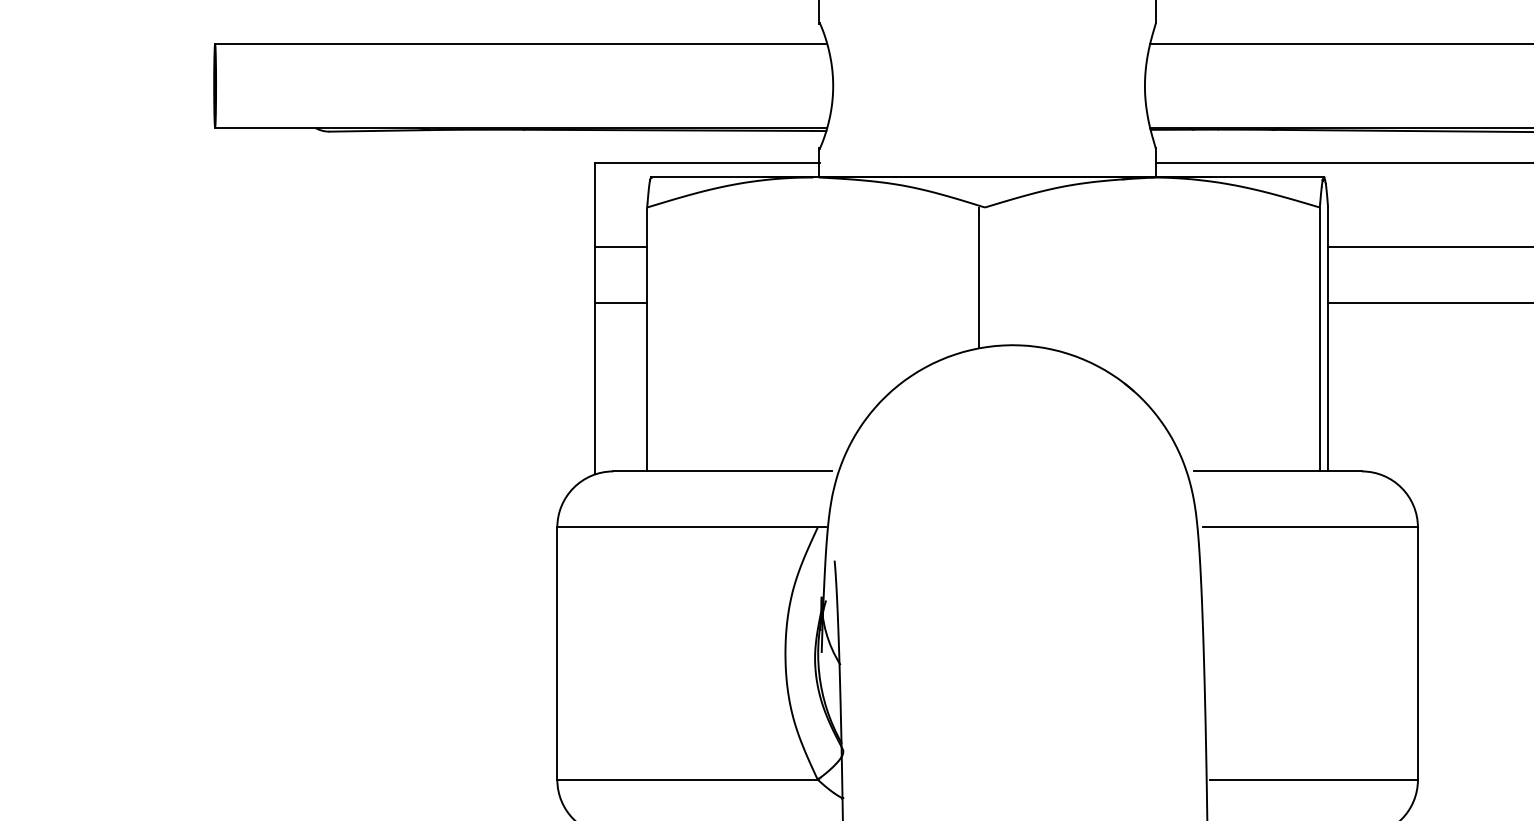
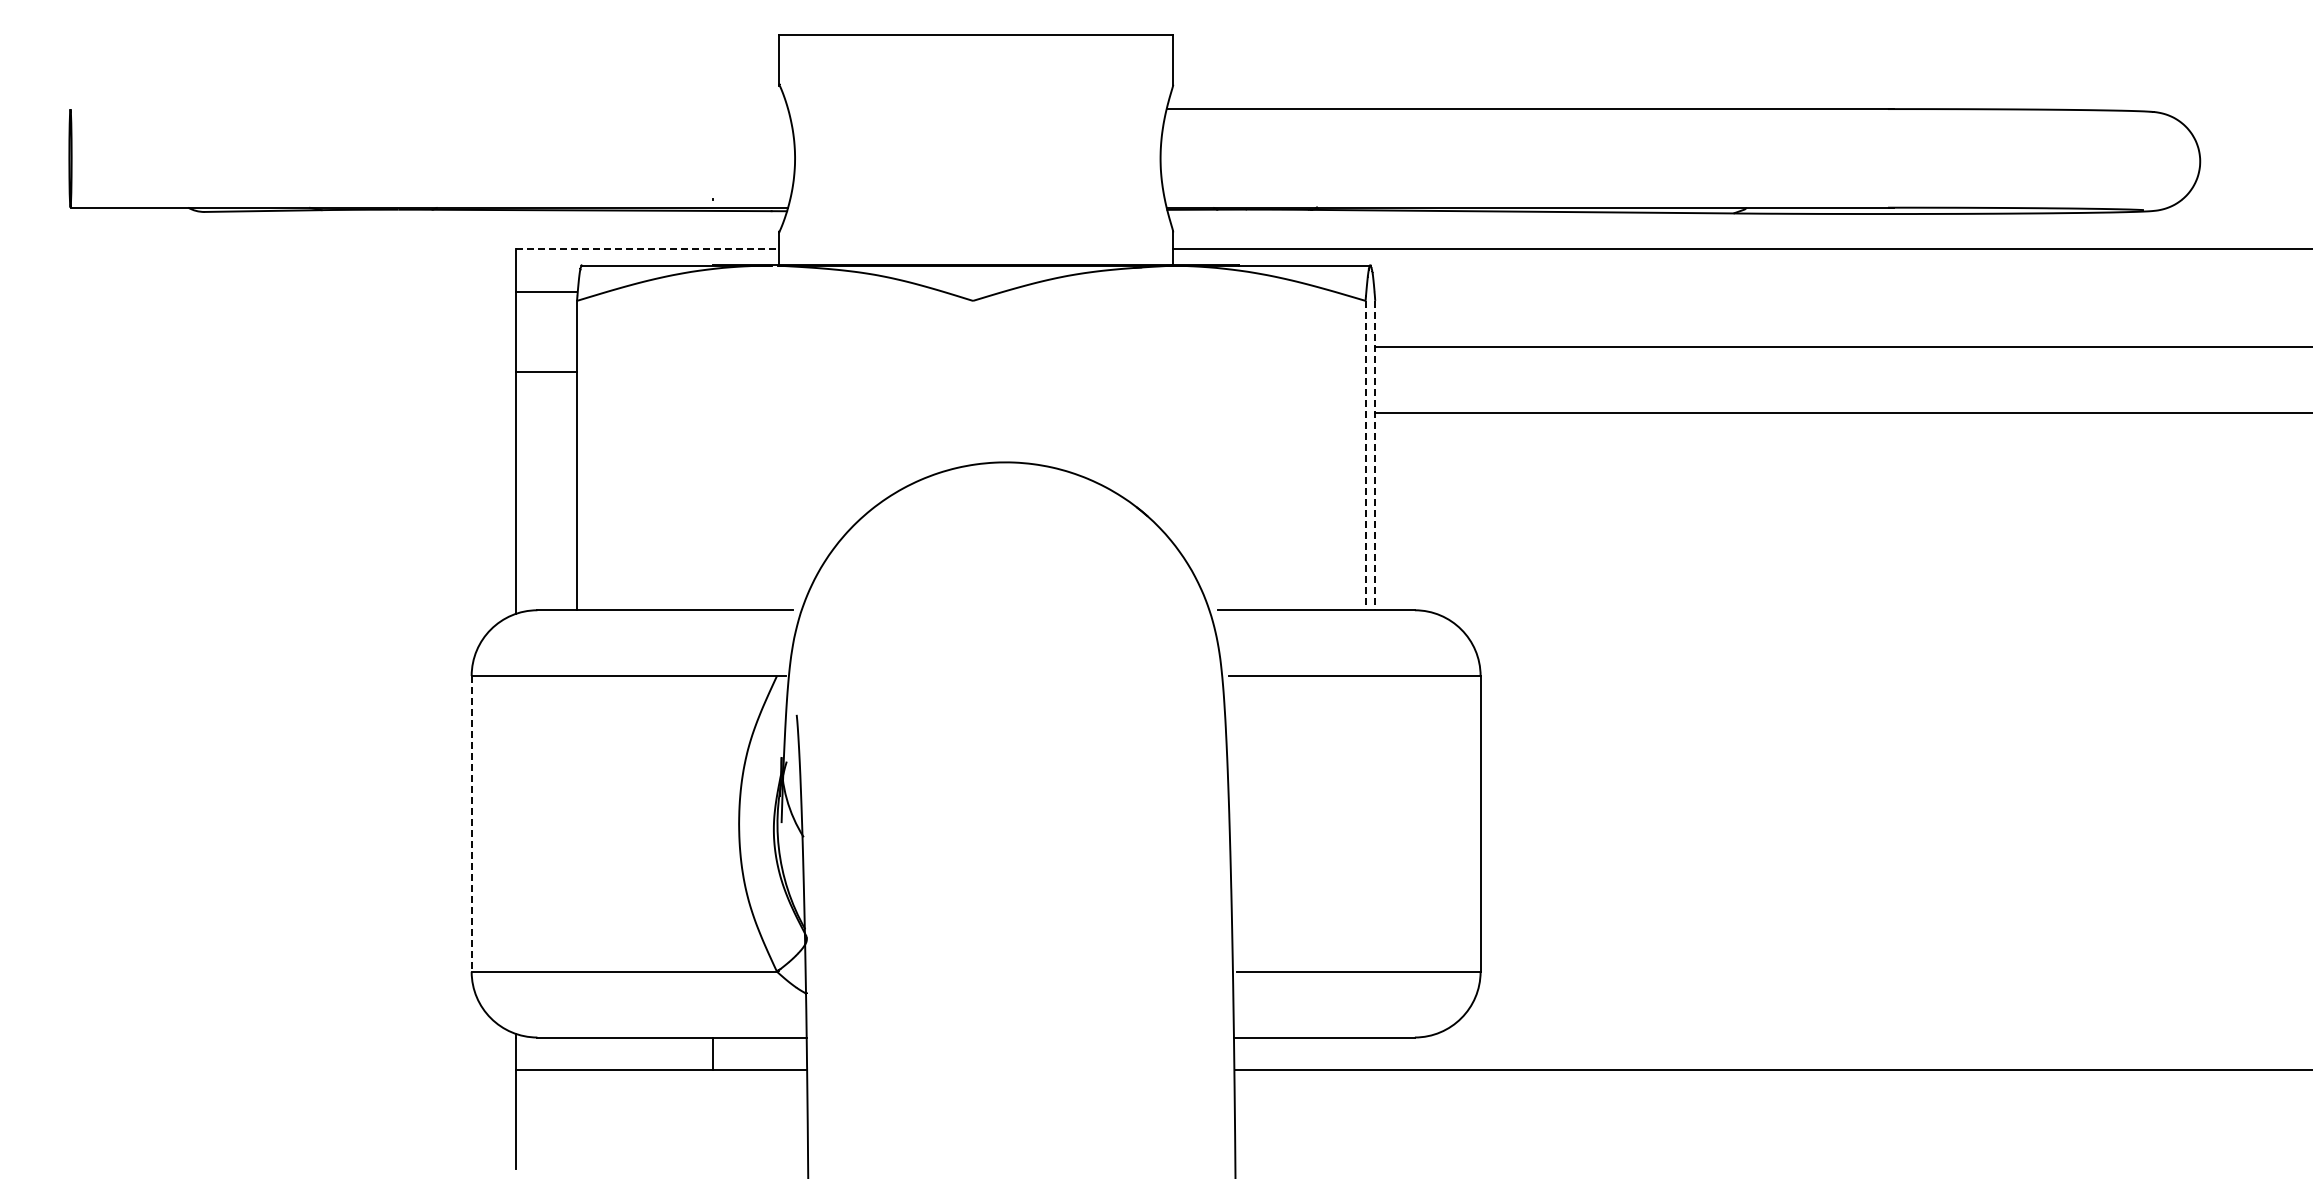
line: (520, 44) -> (428, 109), removed
line: (707, 162) -> (647, 248), solid -> dashed
line: (621, 247) -> (546, 292), moved
line: (979, 277) -> (966, 382), removed
line: (621, 303) -> (546, 372), moved
line: (1319, 339) -> (1365, 455), solid -> dashed
line: (1328, 339) -> (1375, 455), solid -> dashed
line: (557, 653) -> (471, 823), solid -> dashed

